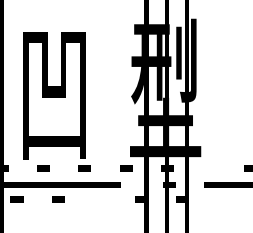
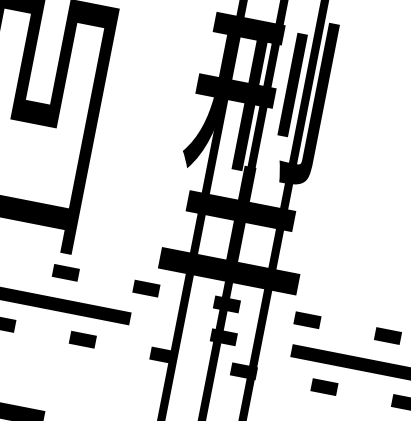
line: (209, 168) -> (308, 320), added
line: (99, 199) -> (82, 339), added
line: (223, 199) -> (323, 386), added

